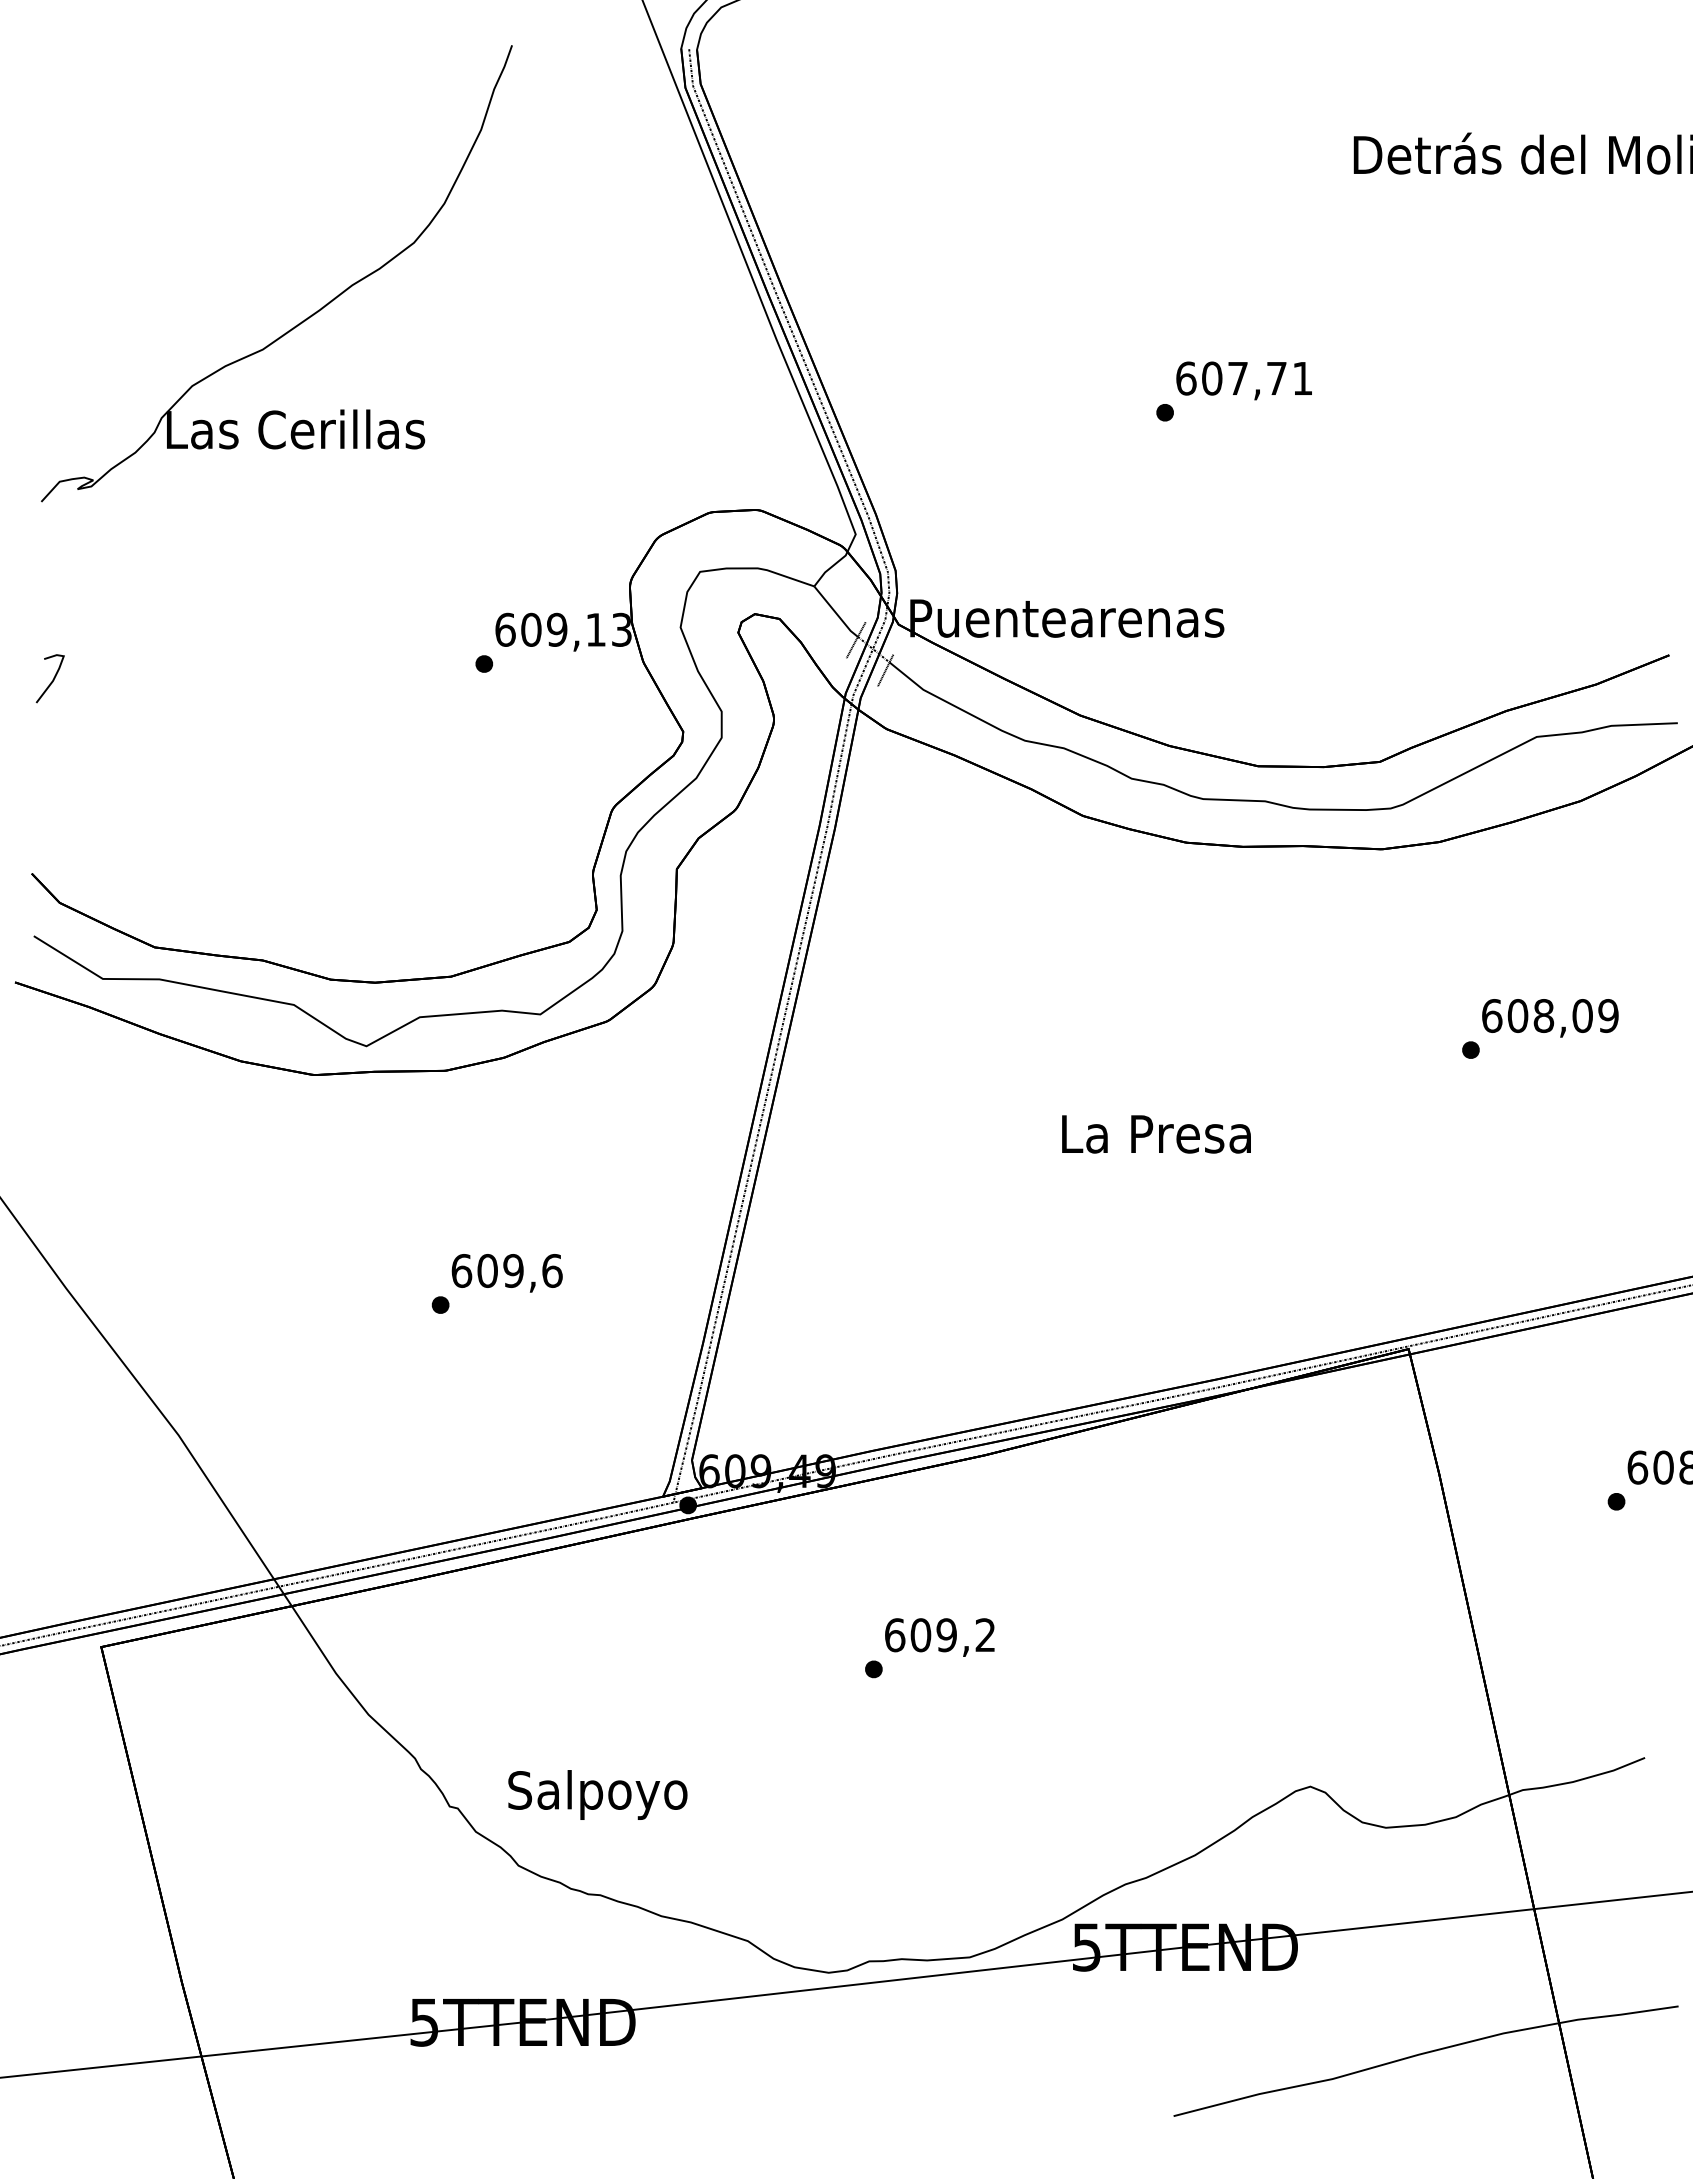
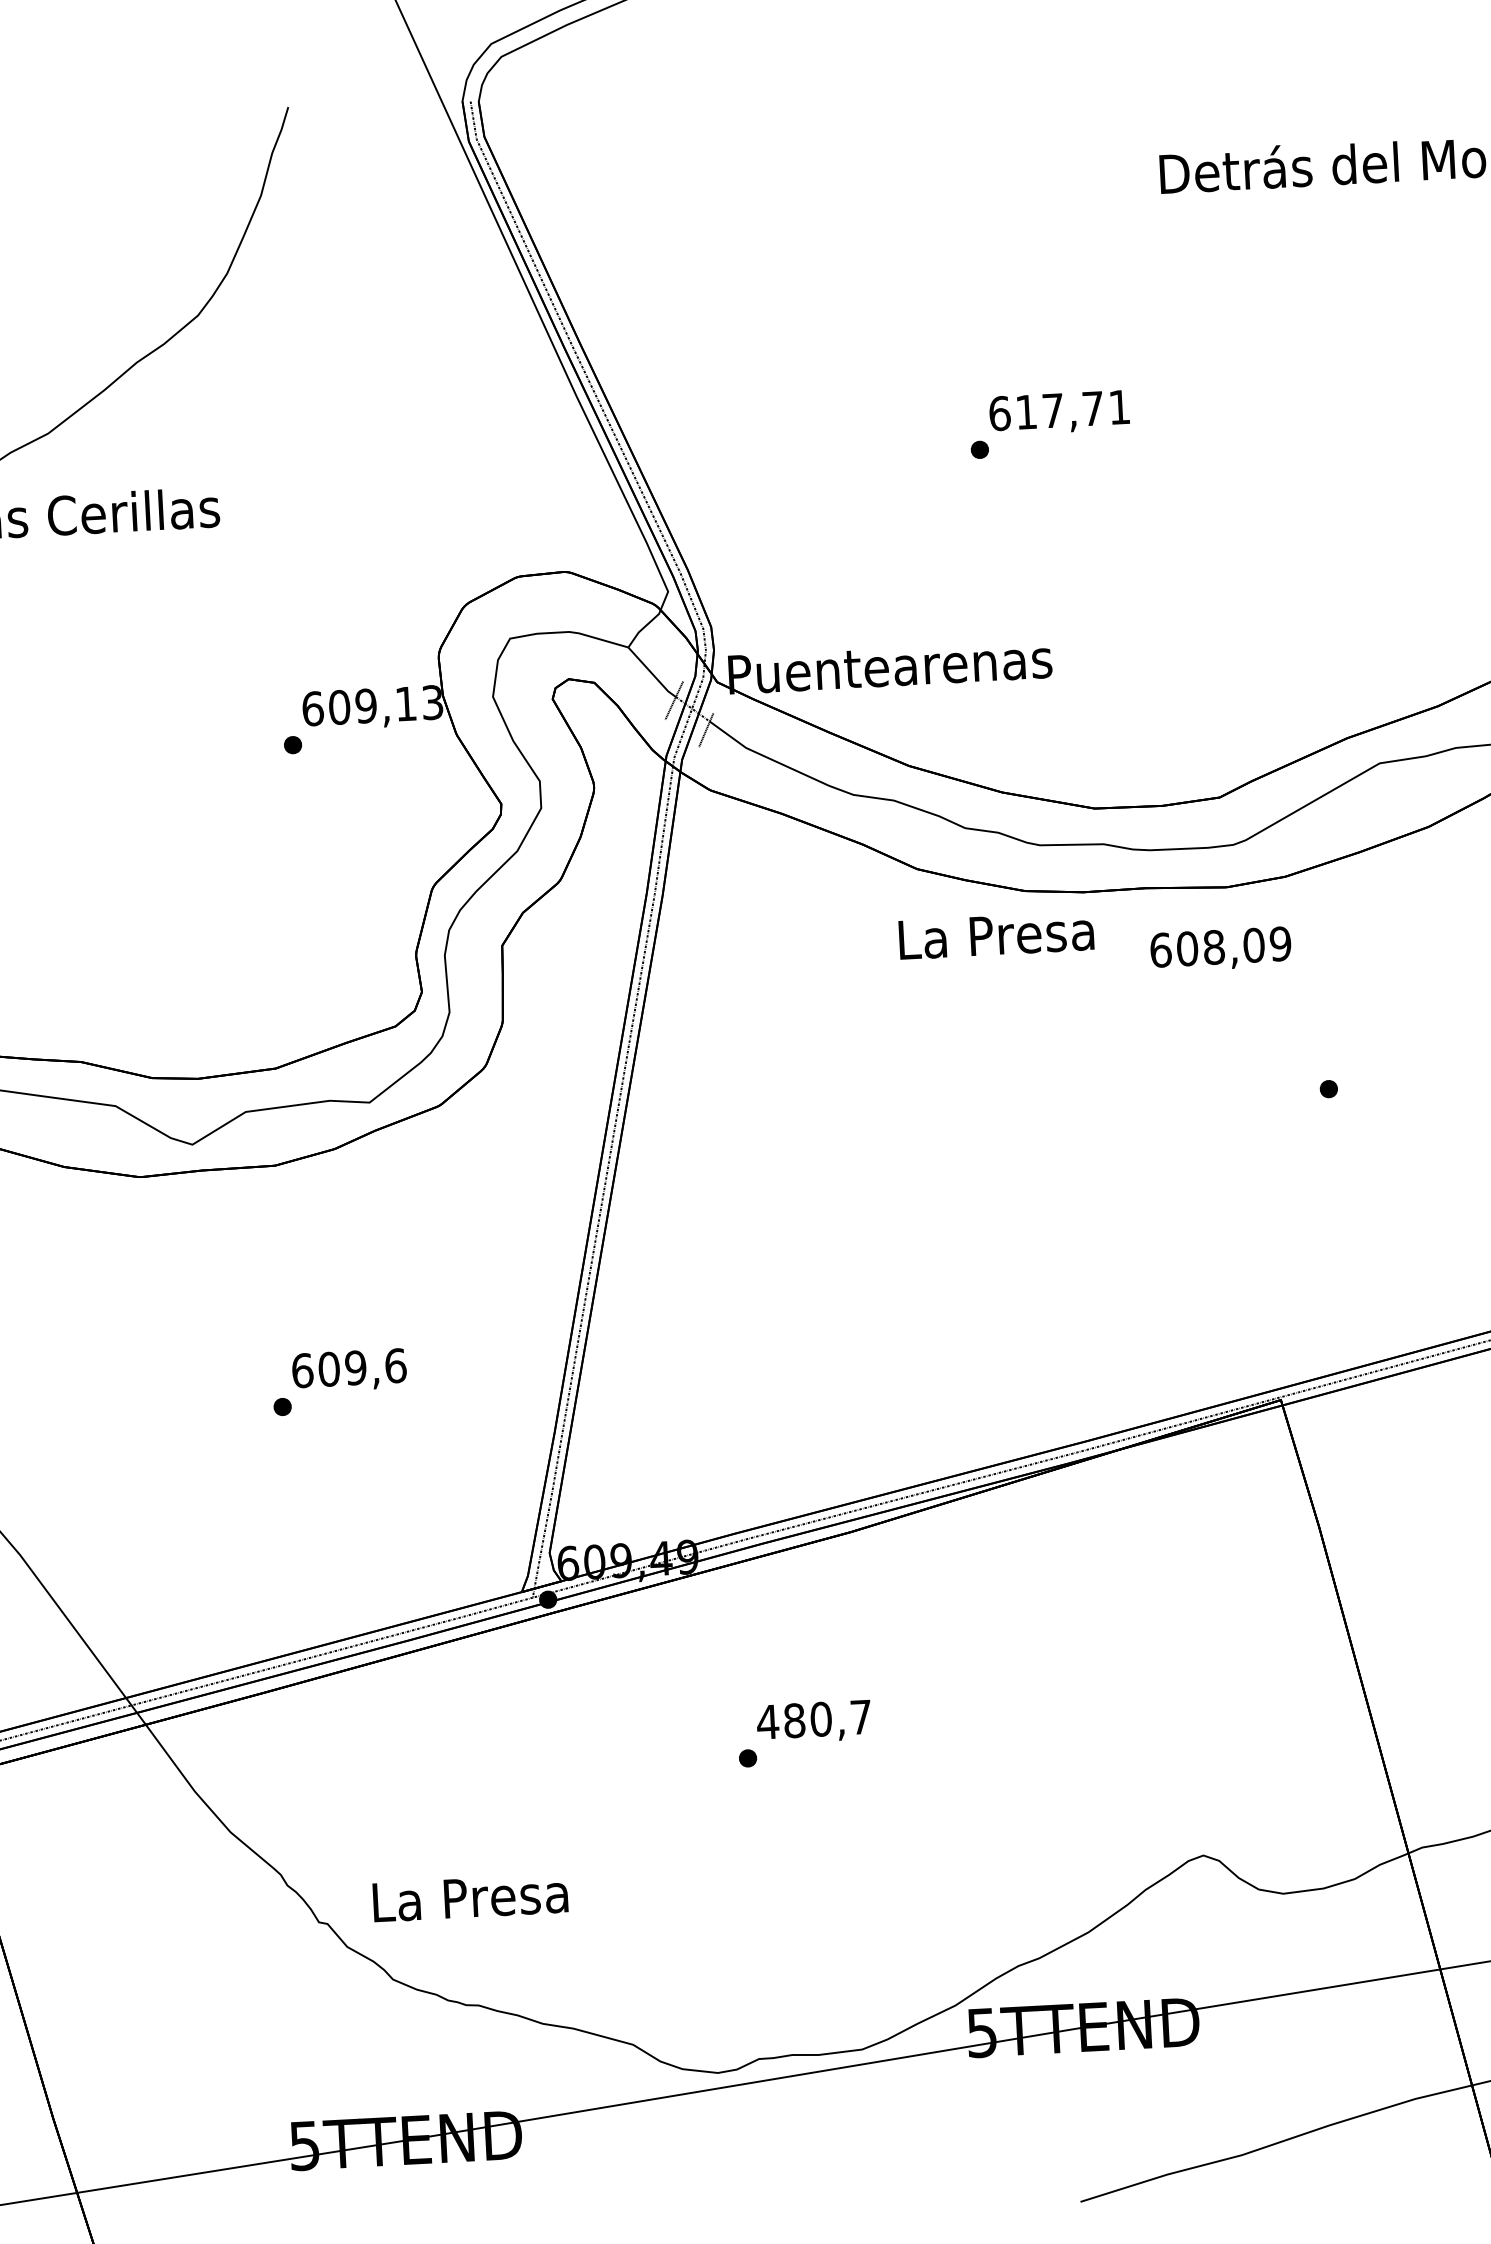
text: (1212, 378) -> (1026, 412), 607,71 -> 617,71
text: (1550, 1018) -> (1221, 949), moved
text: (1156, 1134) -> (996, 935), moved
text: (939, 1635) -> (813, 1720), 609,2 -> 480,7
text: (597, 1794) -> (470, 1902), Salpoyo -> La Presa

